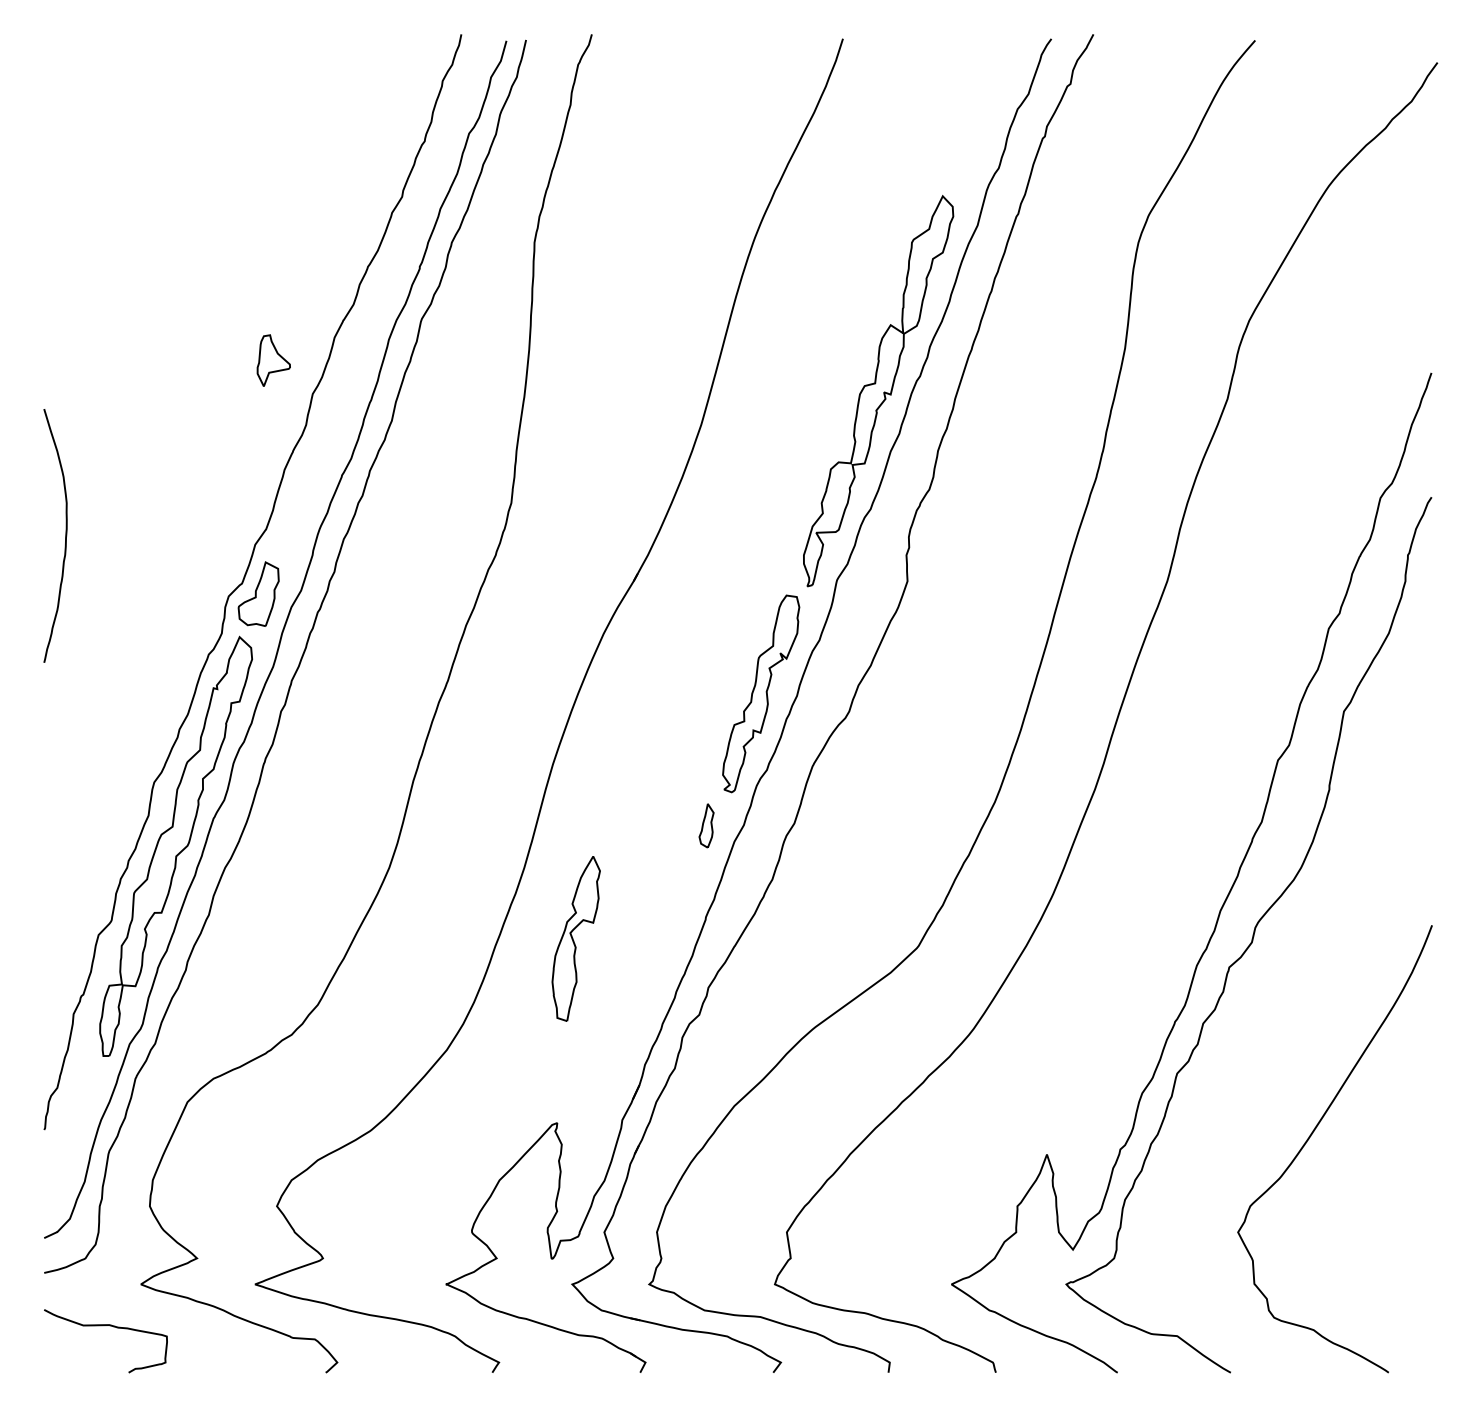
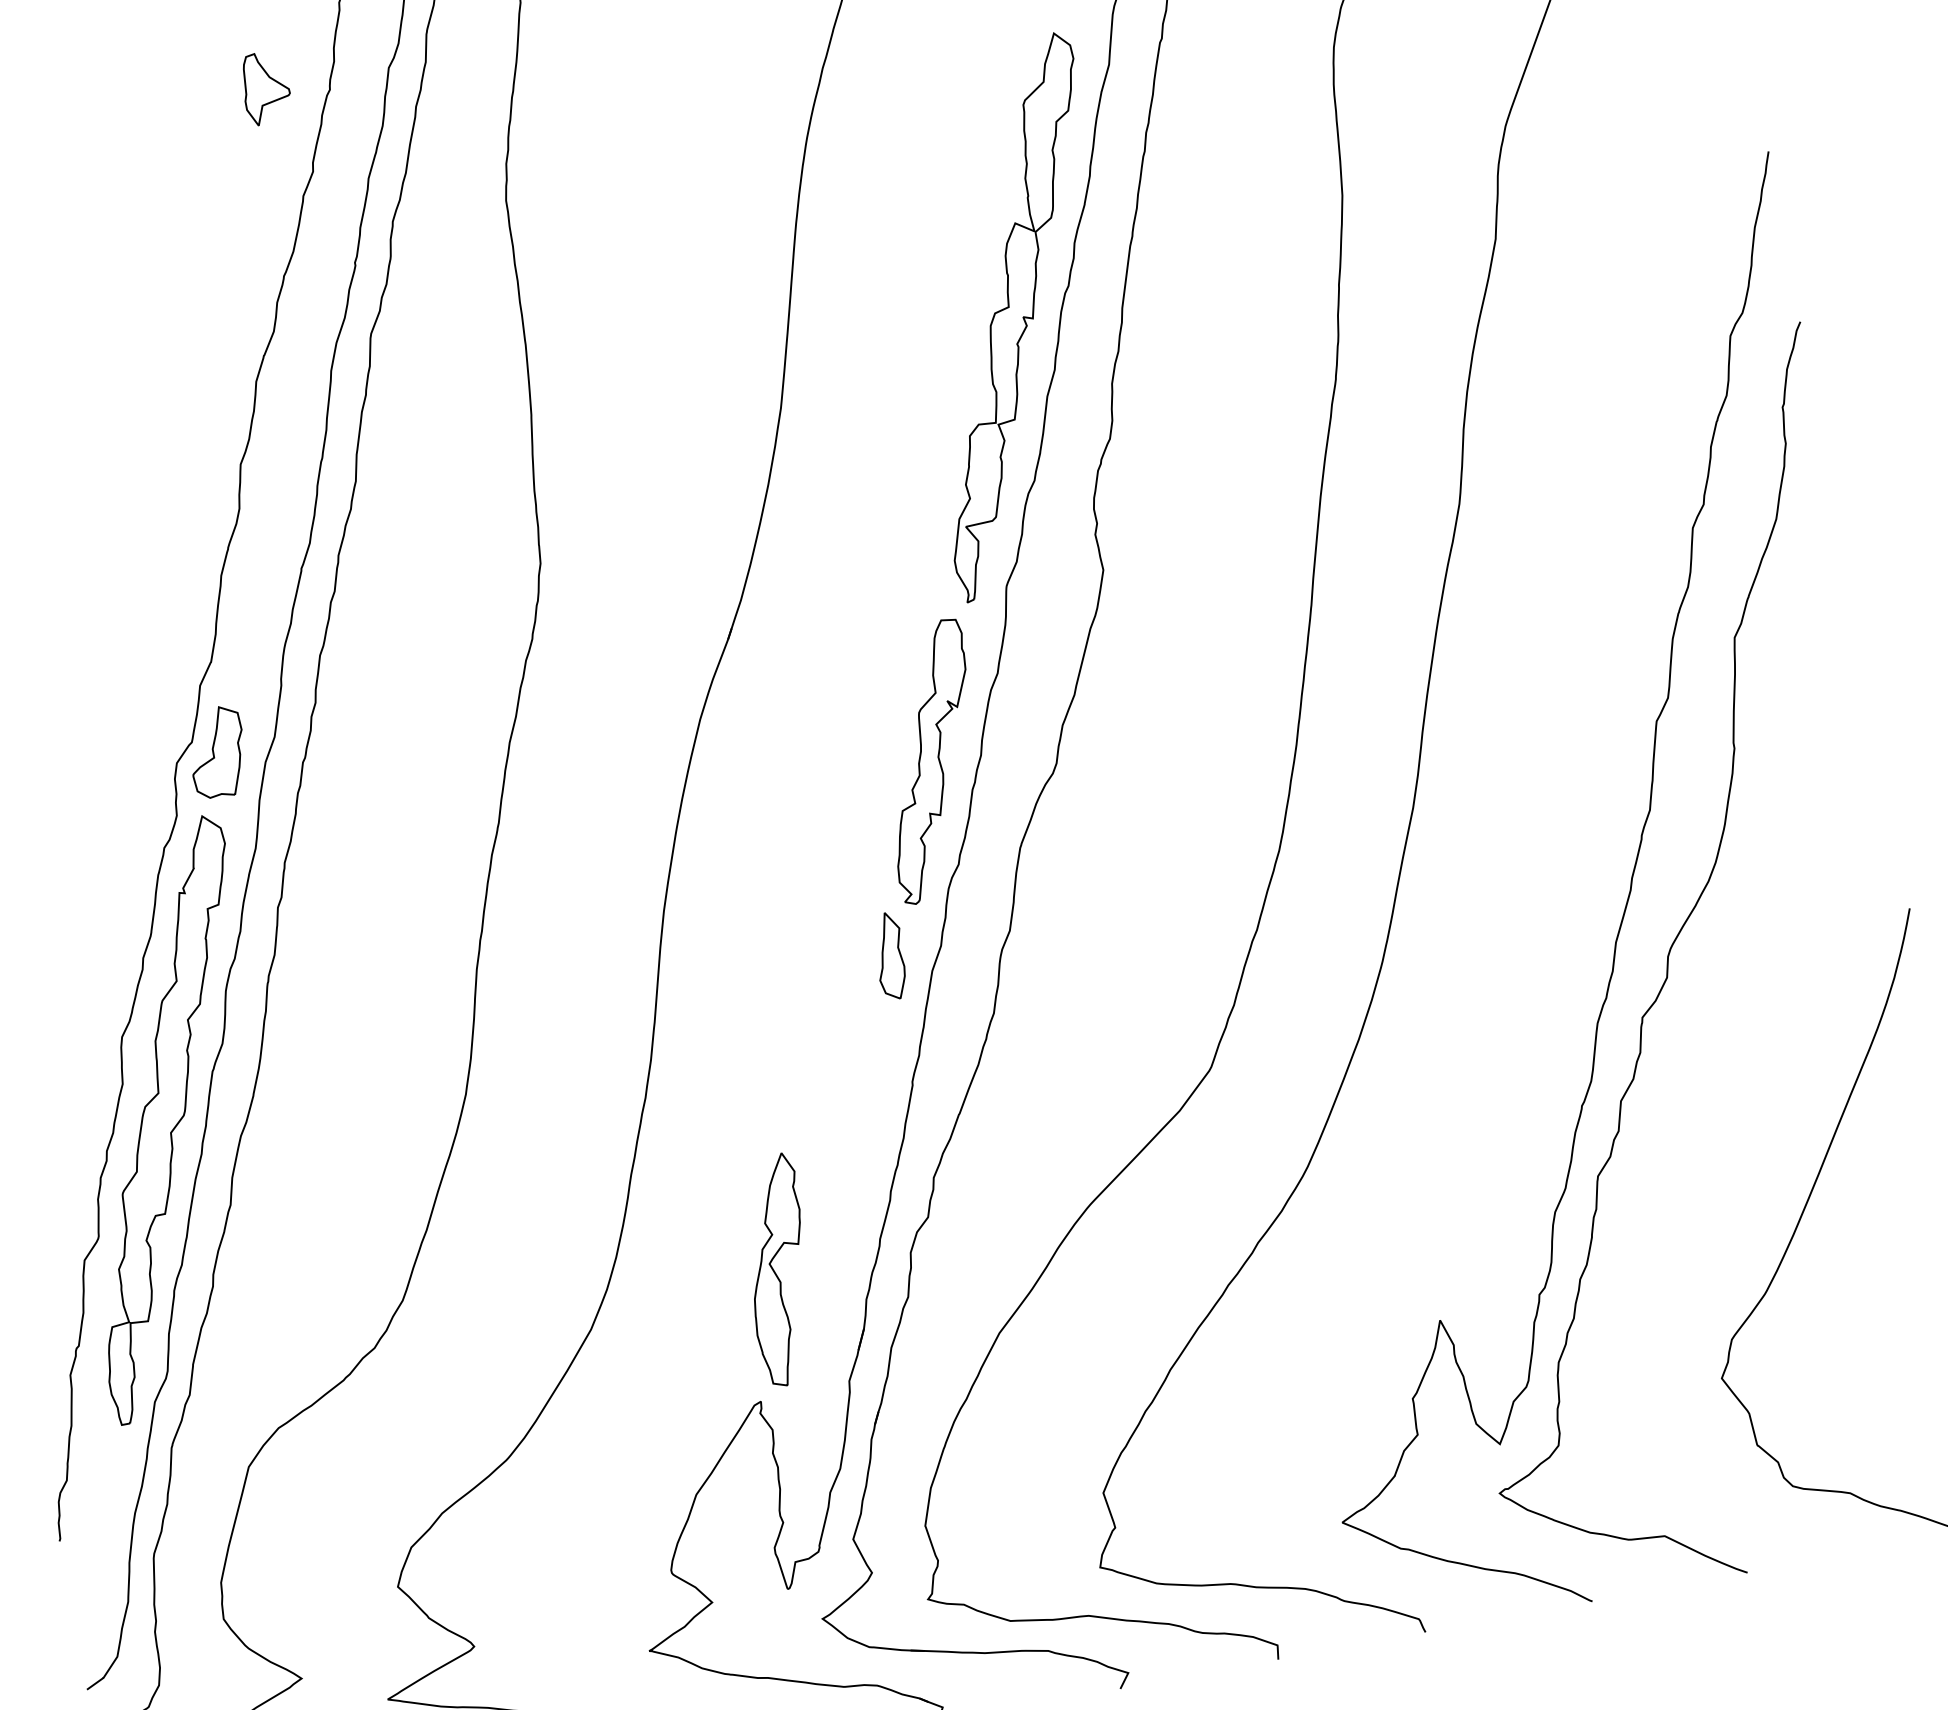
part: (273, 360) -> (265, 87), moved
part: (706, 825) -> (889, 955), size x1.43
part: (575, 938) -> (777, 1270), moved

